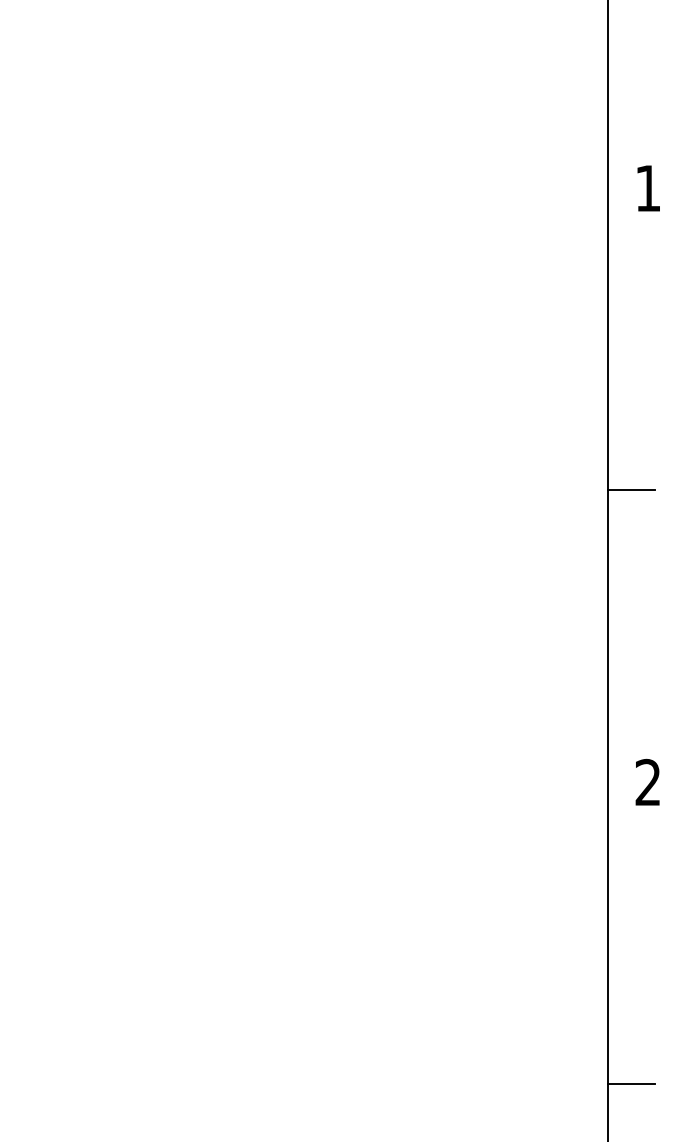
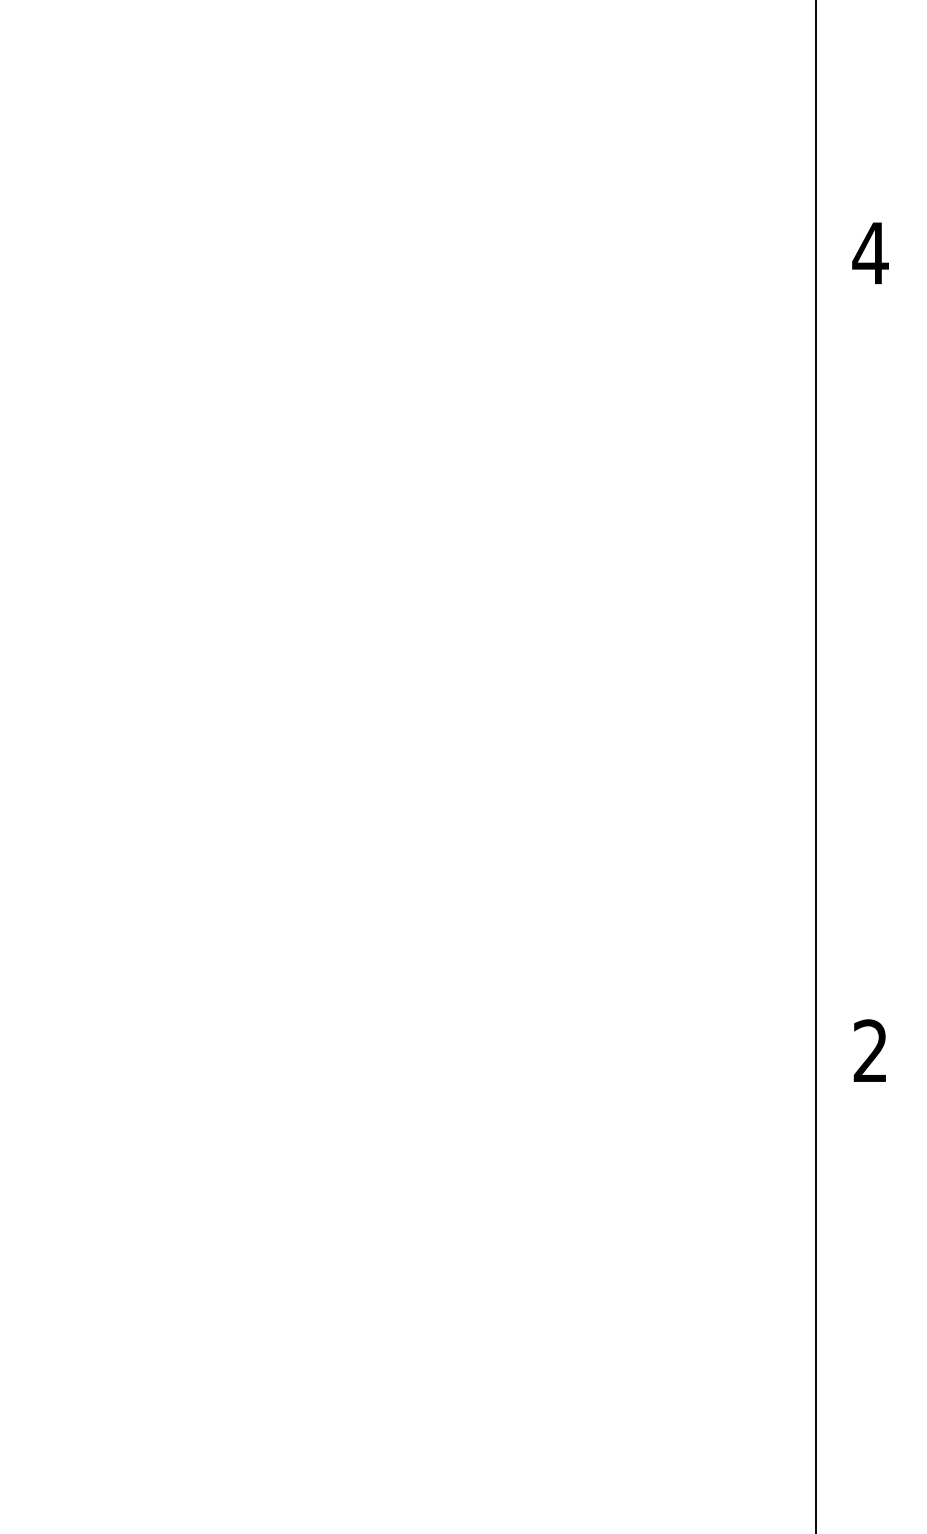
text: (648, 188) -> (870, 253), 1 -> 4
line: (630, 490) -> (847, 658), removed
line: (630, 1084) -> (847, 1456), removed

